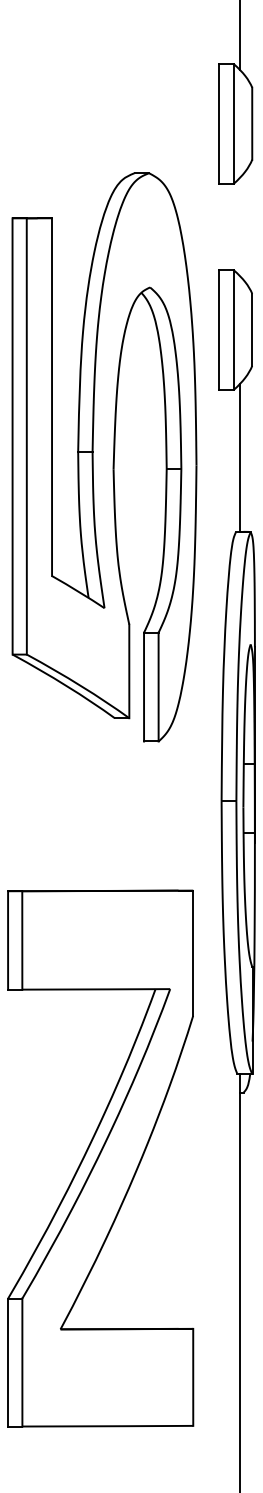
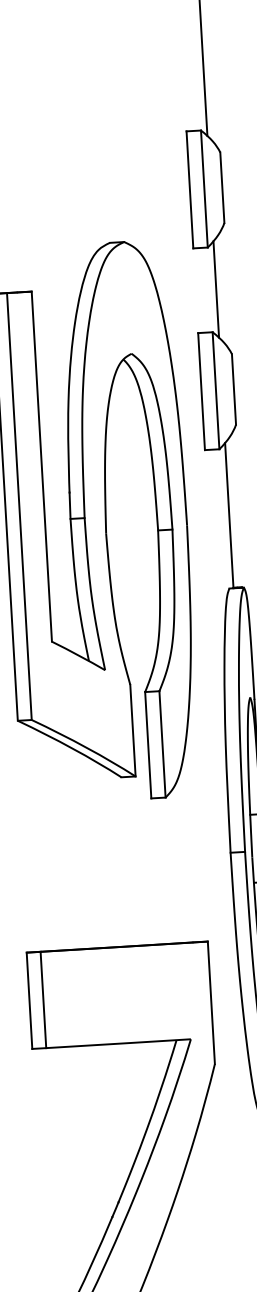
line: (240, 226) -> (216, 289), added

